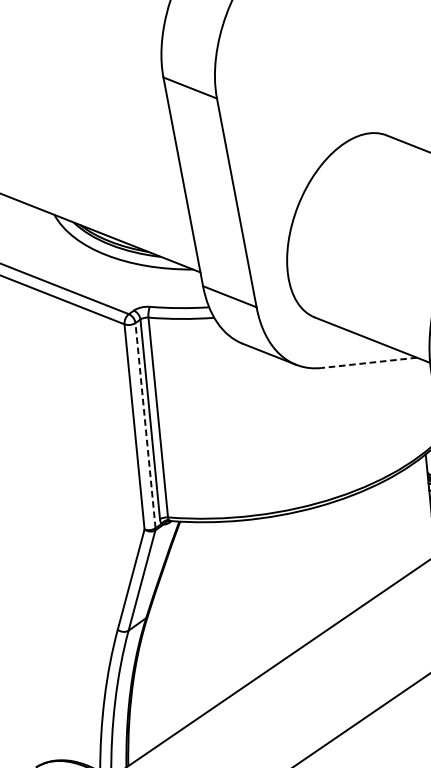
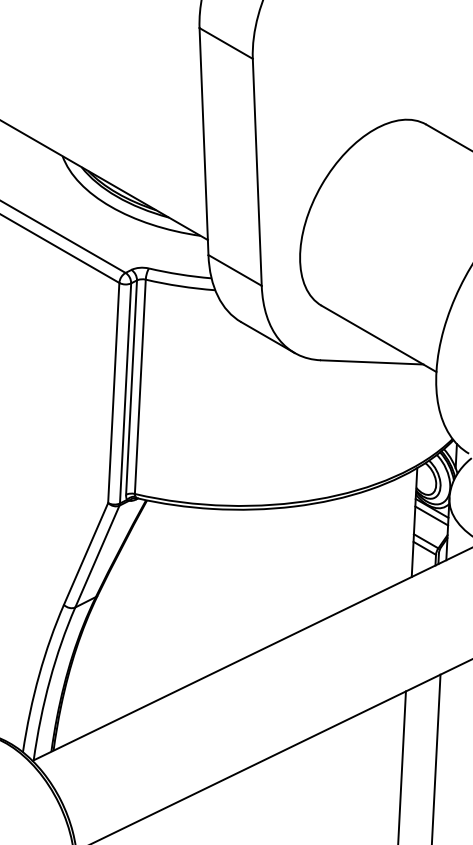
line: (368, 363) -> (371, 362), dashed -> solid
line: (145, 424) -> (125, 392), dashed -> solid

